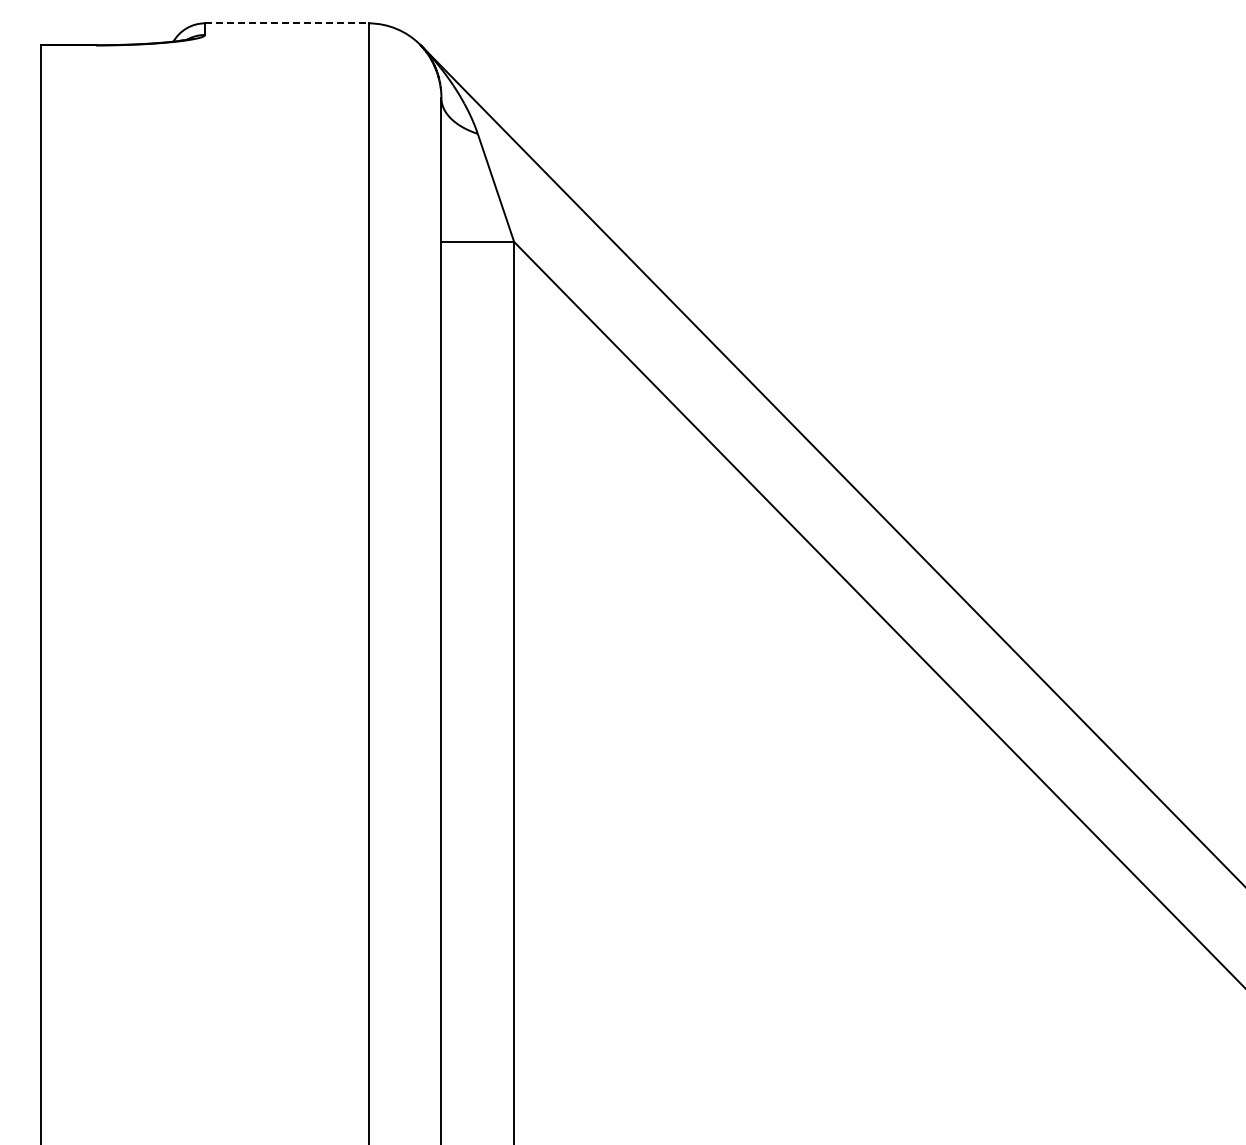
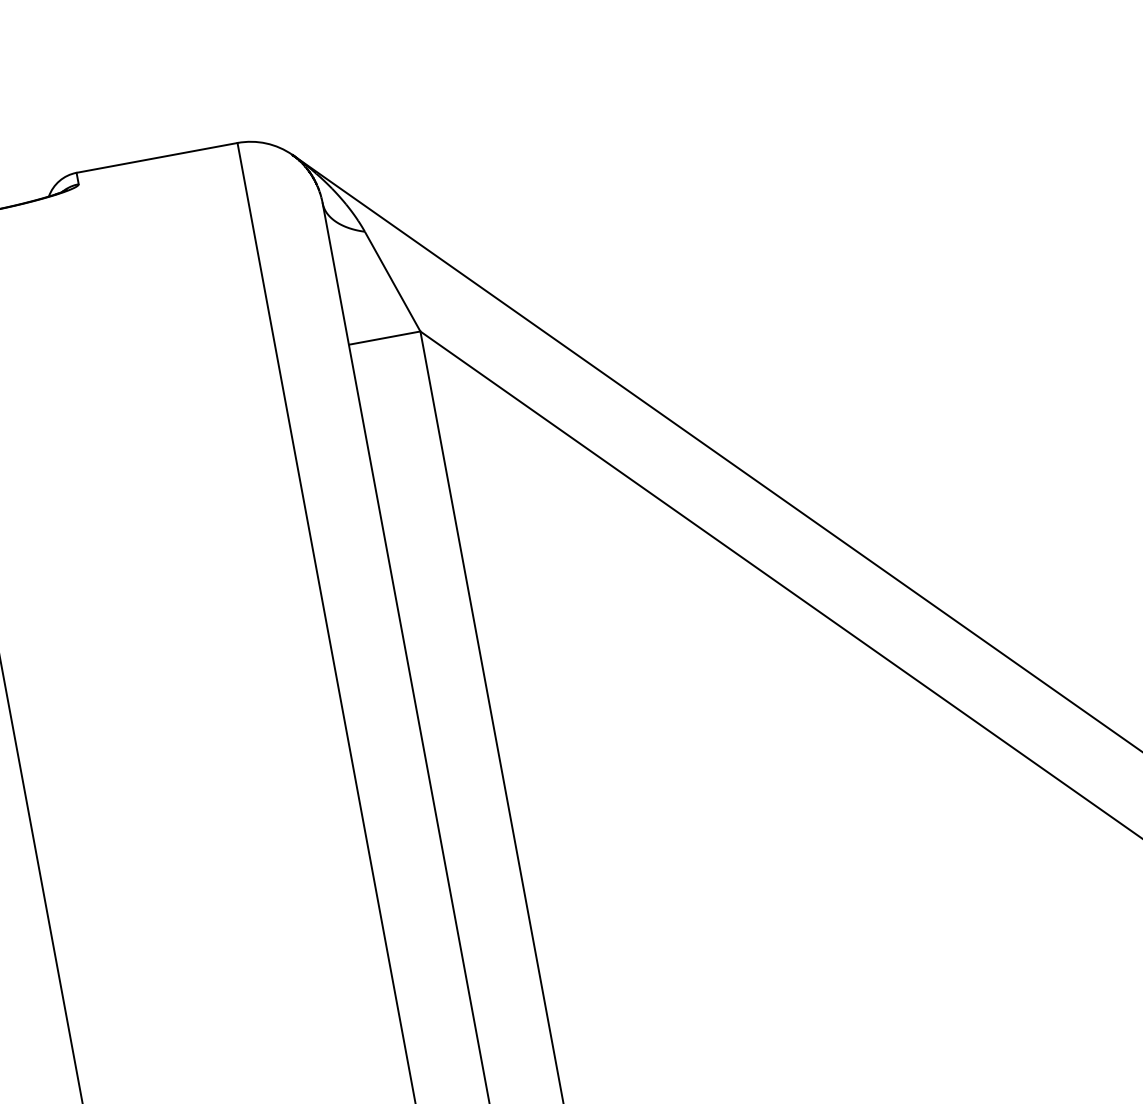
line: (286, 23) -> (156, 158), dashed -> solid

